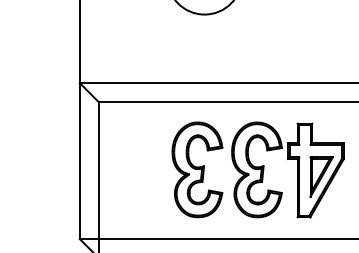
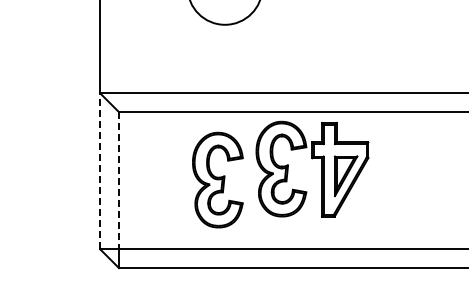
part: (288, 160) -> (312, 159), moved
line: (80, 161) -> (100, 171), solid -> dashed
line: (99, 170) -> (119, 180), solid -> dashed

